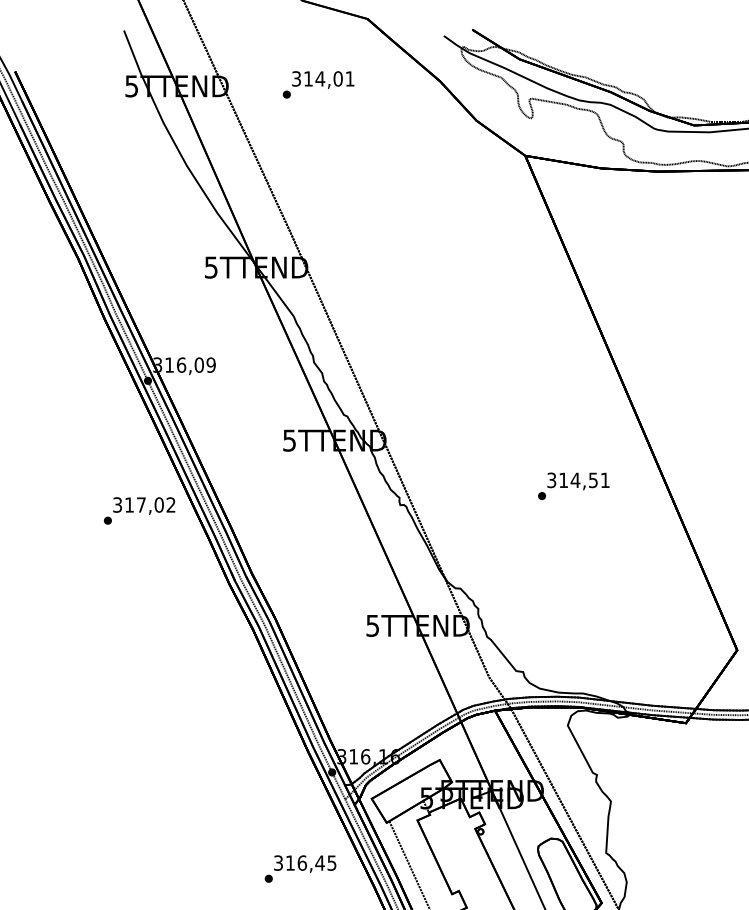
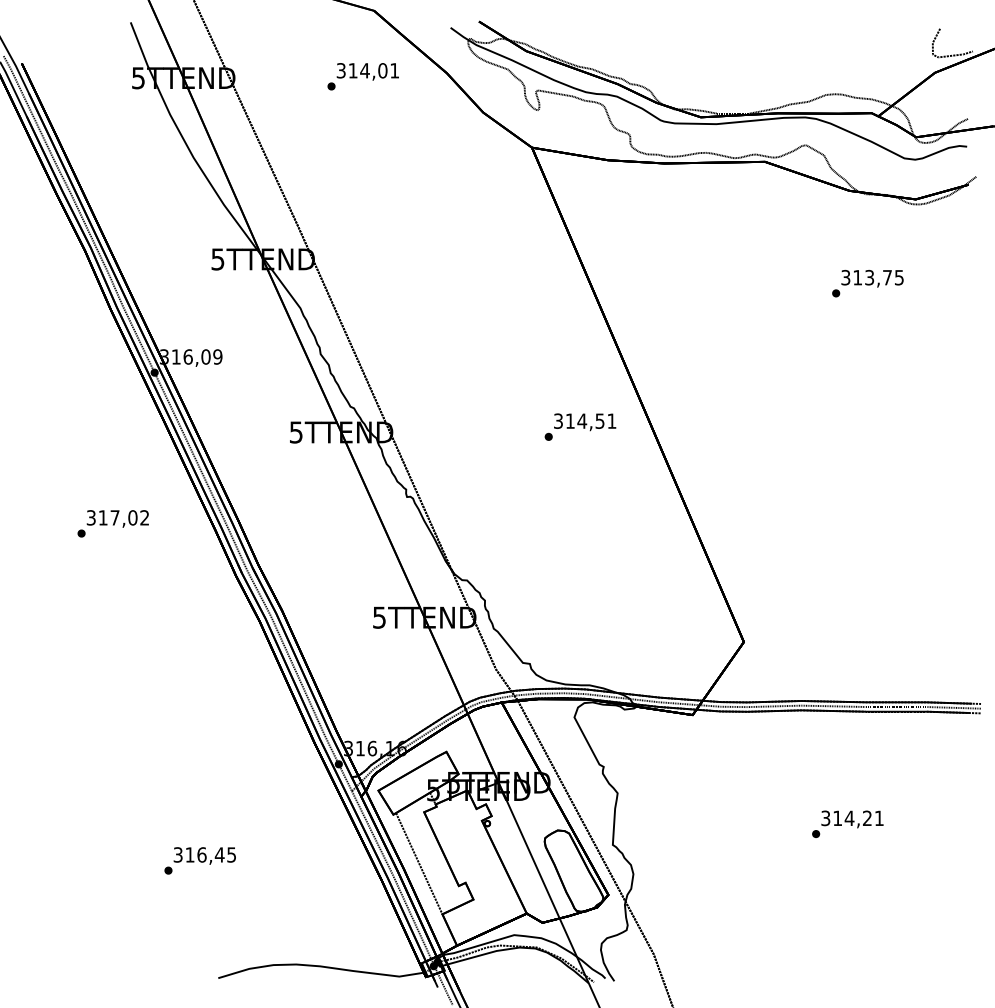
text: (317, 84) -> (362, 76), moved
text: (573, 485) -> (580, 426), moved
text: (138, 510) -> (112, 523), moved
text: (299, 868) -> (199, 860), moved

